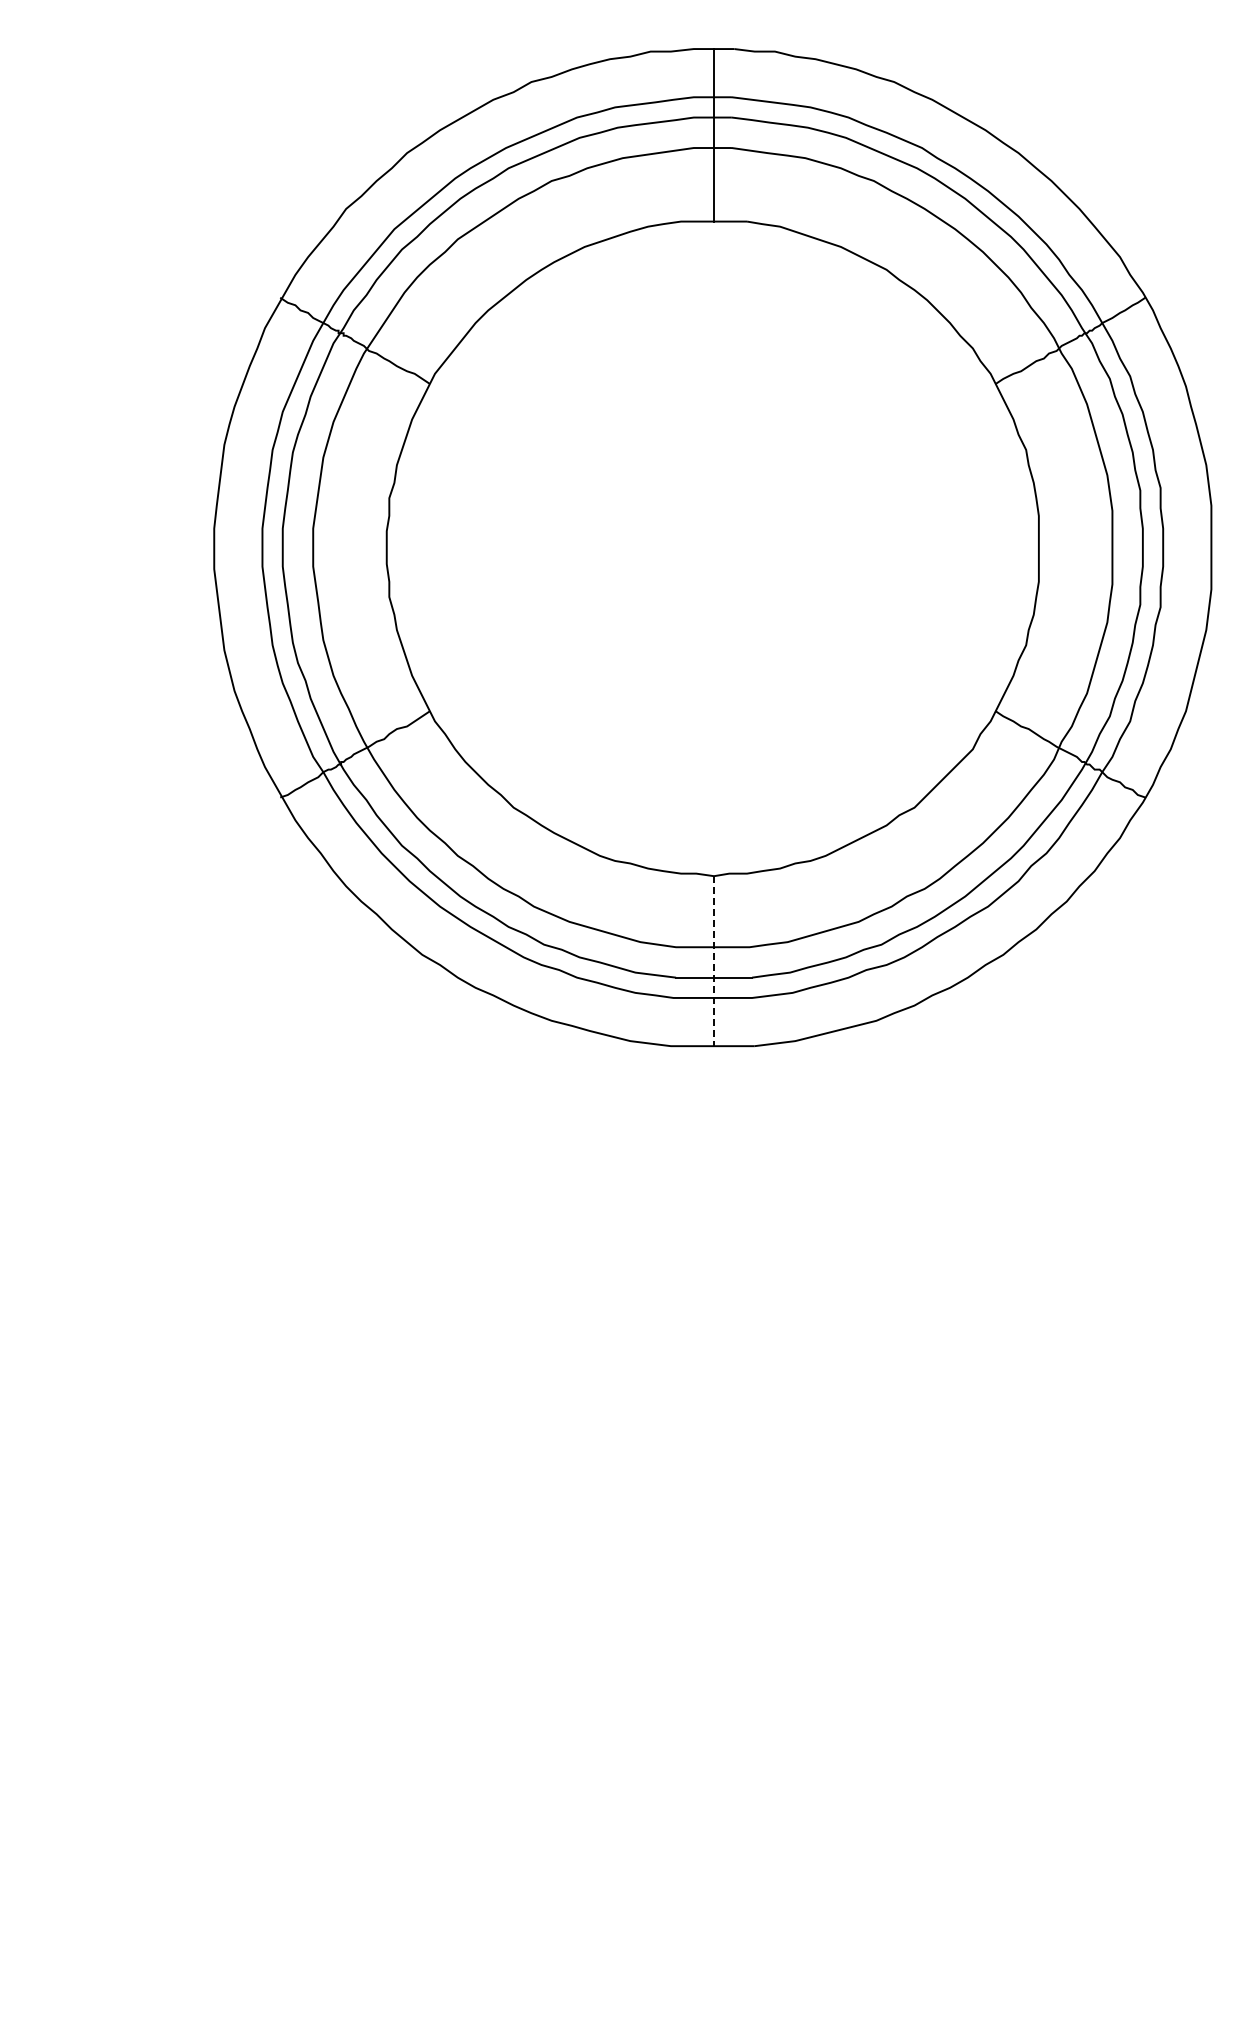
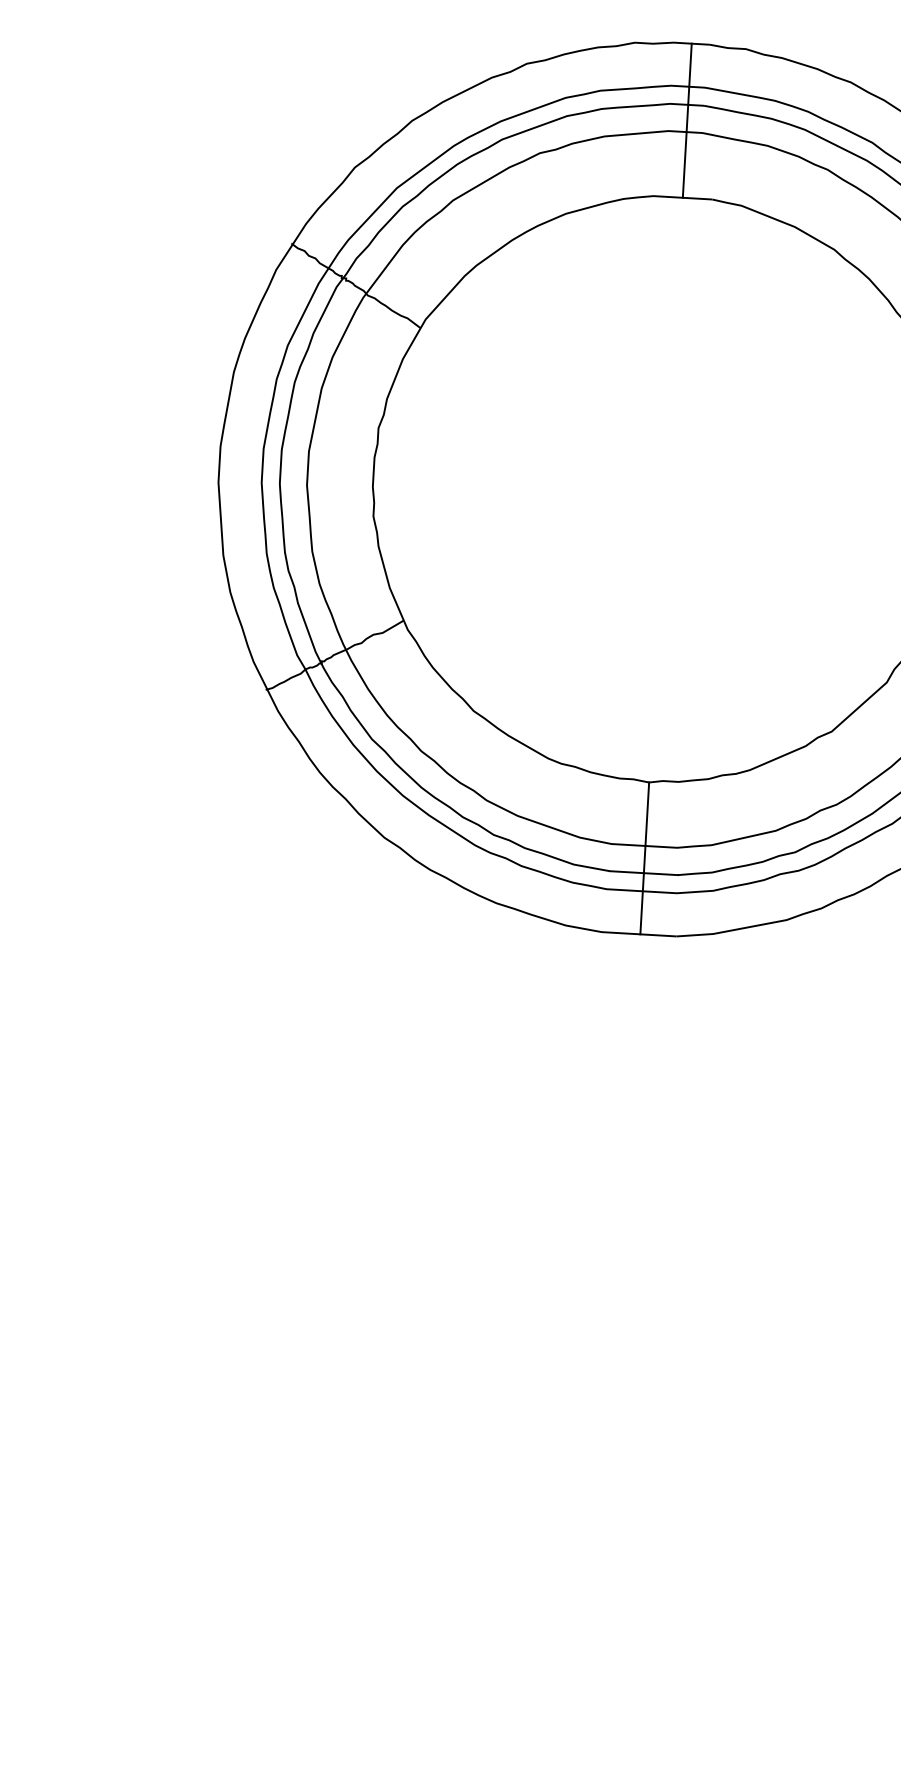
line: (714, 961) -> (645, 858), dashed -> solid

